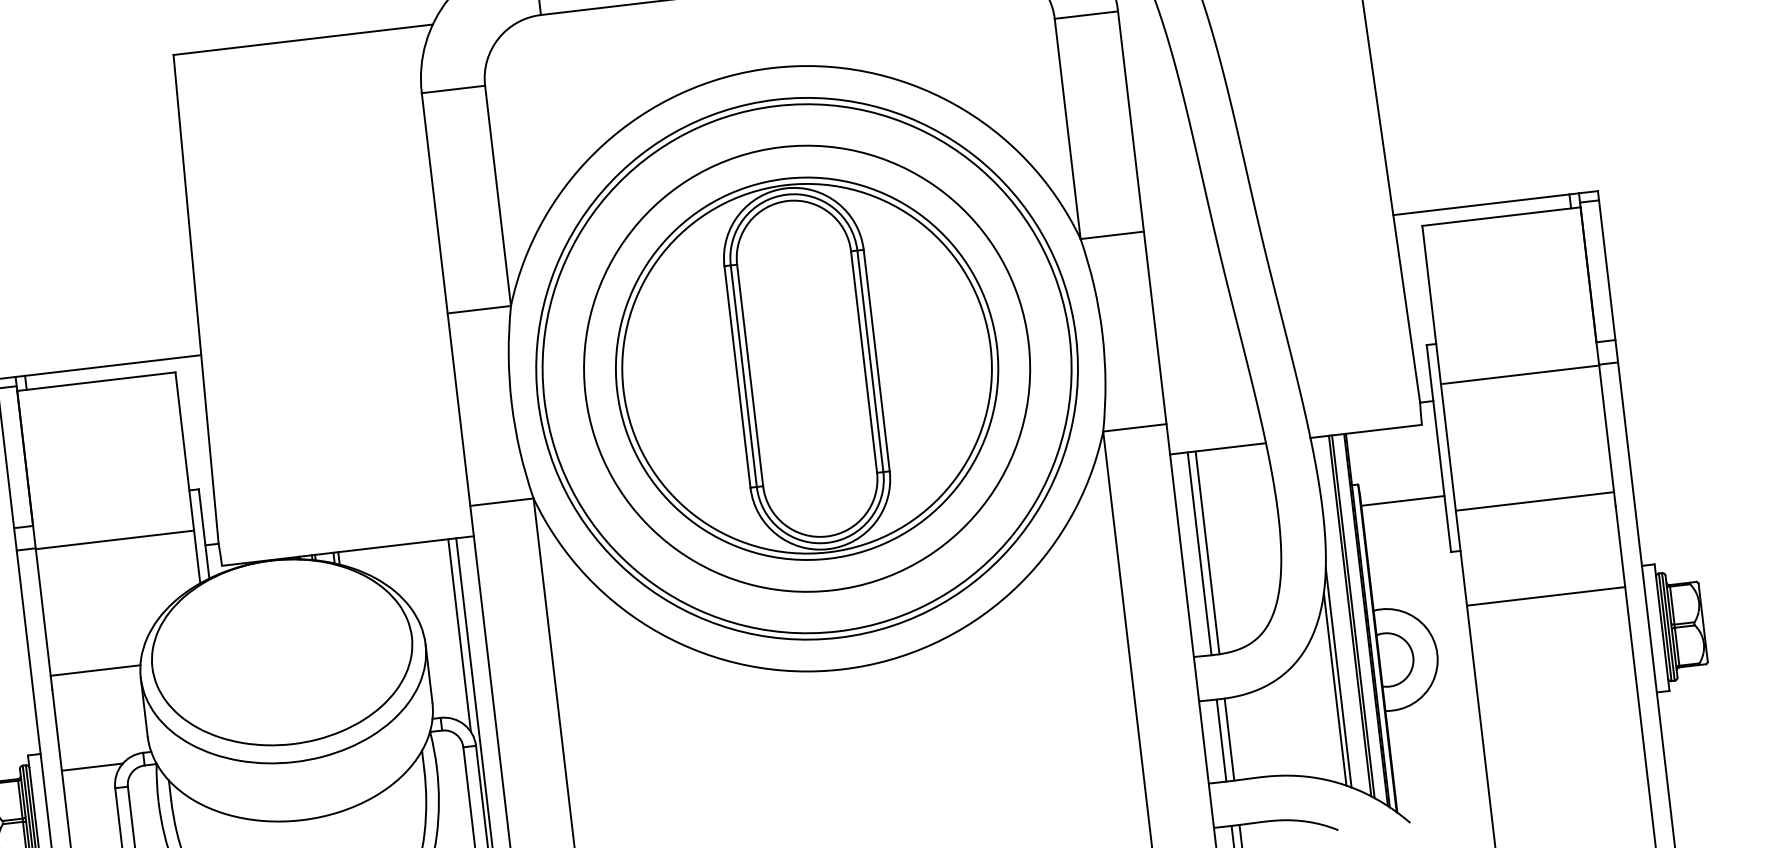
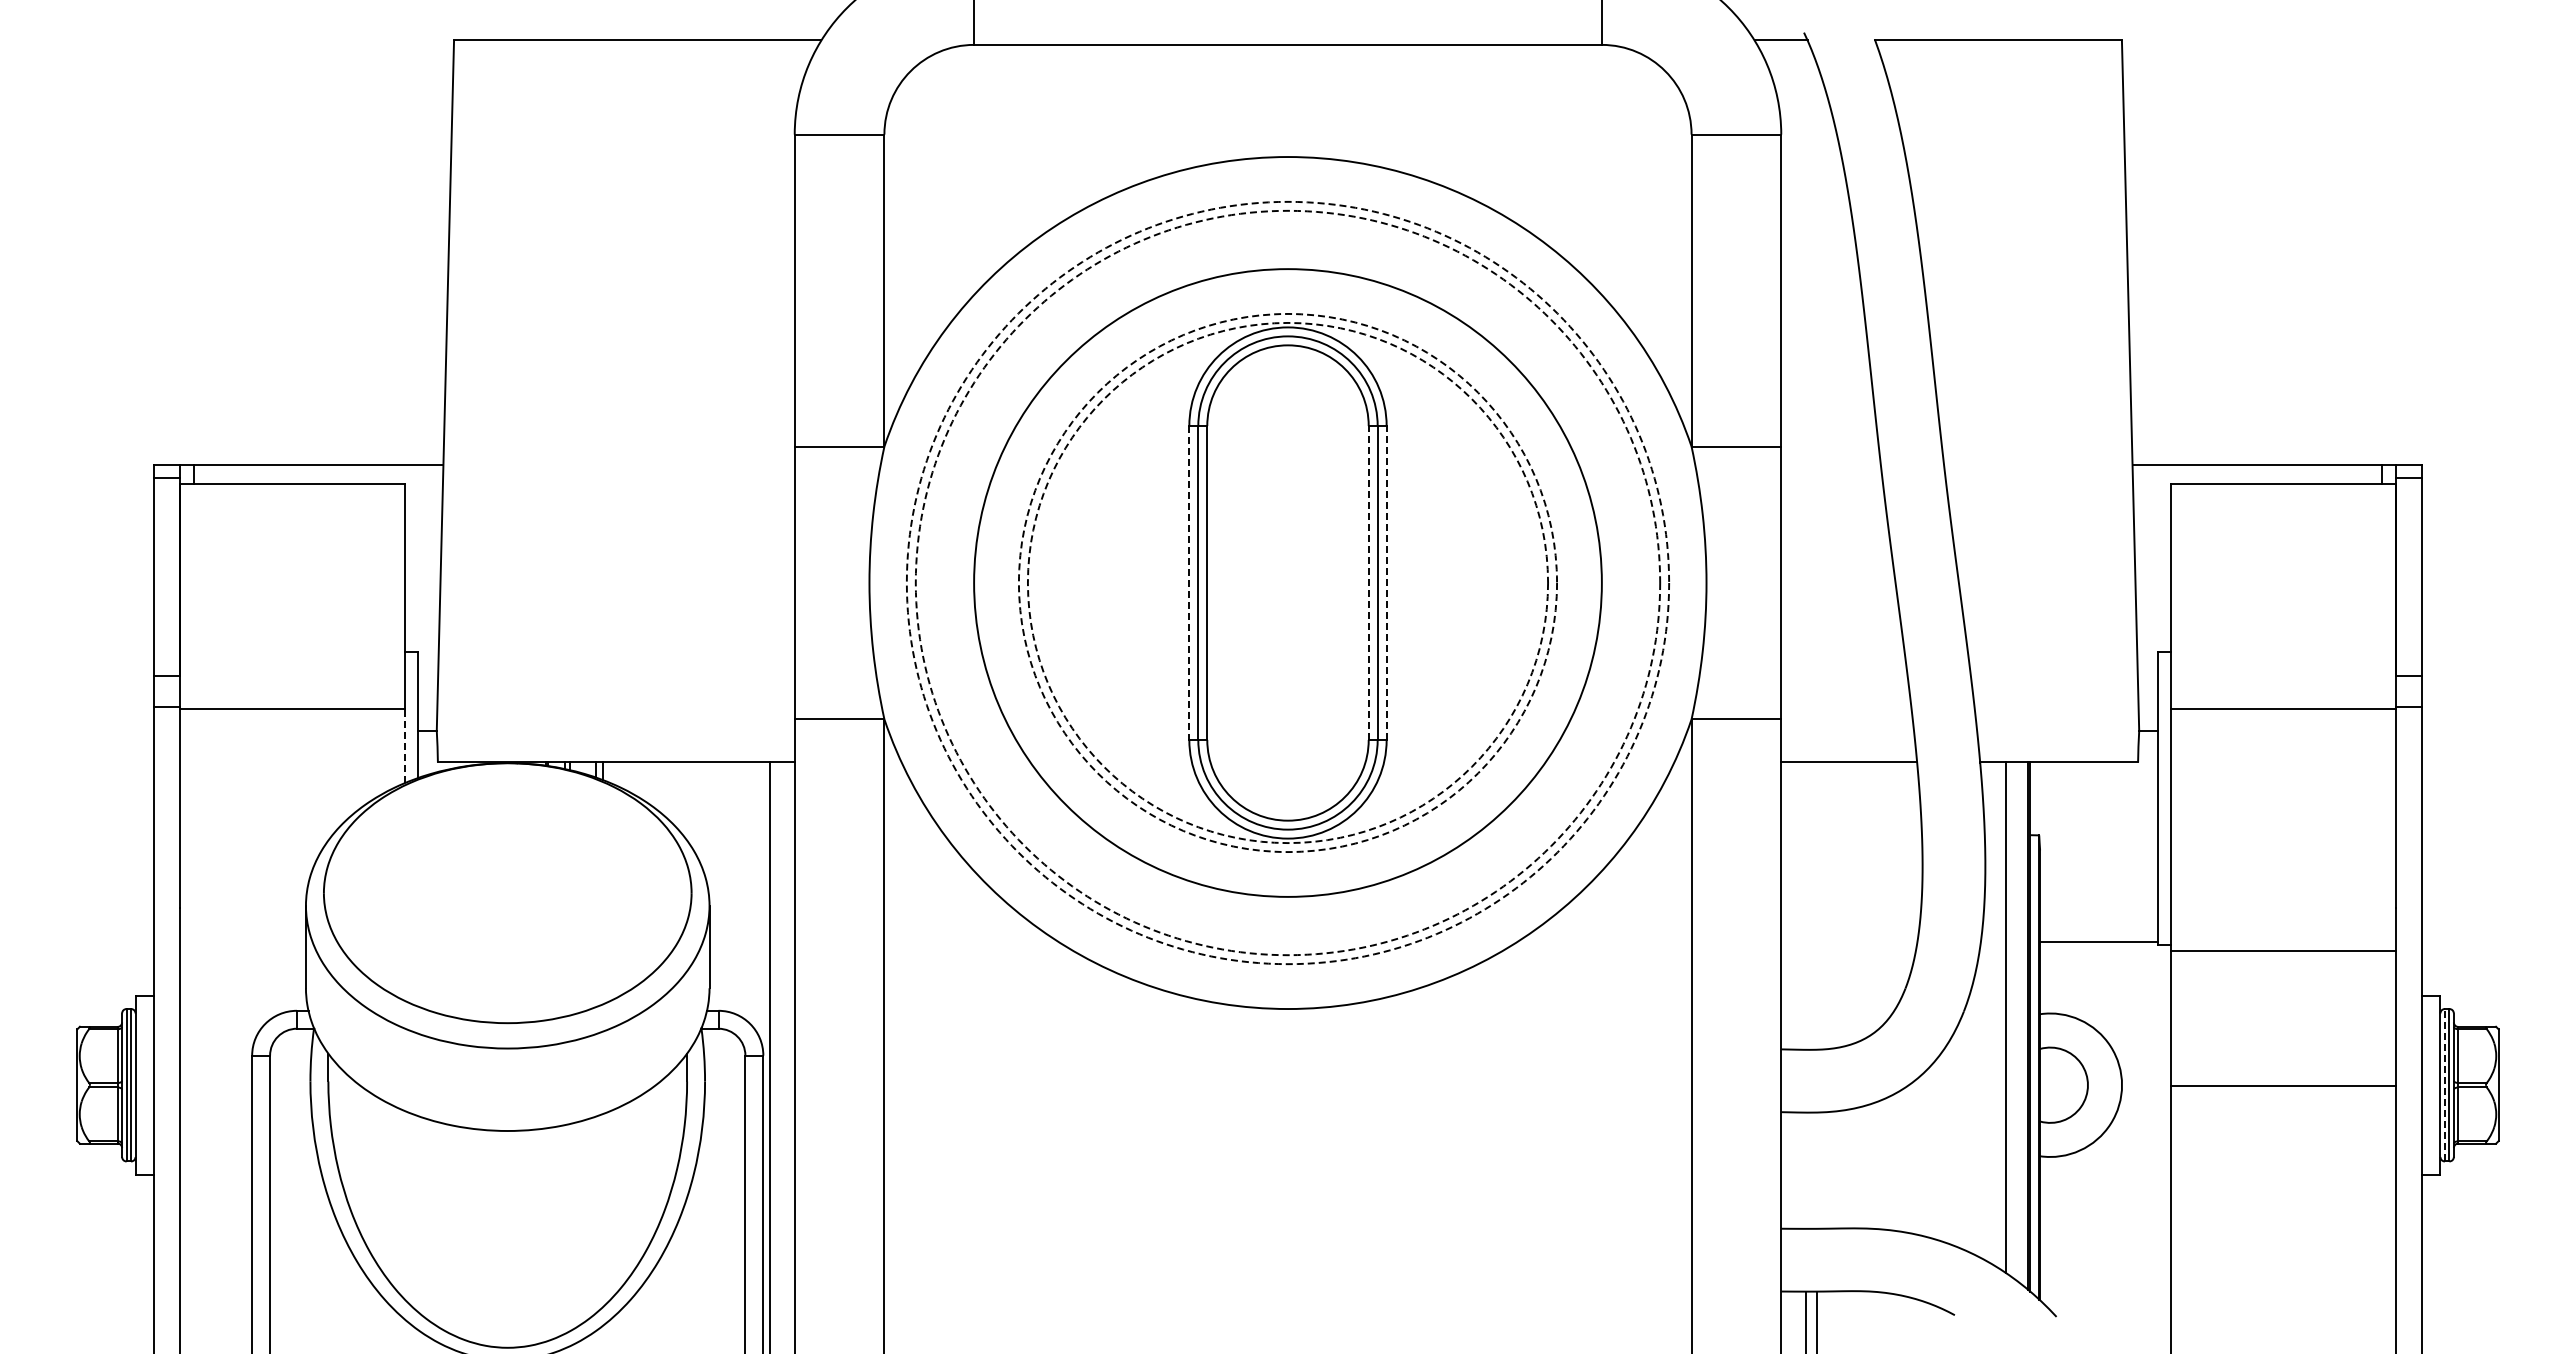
line: (876, 360) -> (1386, 583), solid -> dashed
line: (863, 362) -> (1368, 583), solid -> dashed
circle: (806, 368) -> (1287, 582), solid -> dashed
circle: (806, 368) -> (1287, 582), solid -> dashed
circle: (806, 368) -> (1287, 582), solid -> dashed
circle: (806, 368) -> (1287, 582), solid -> dashed
line: (737, 377) -> (1189, 583), solid -> dashed
line: (1402, 500) -> (2098, 941), moved
line: (1534, 501) -> (2283, 950), moved
line: (1207, 552) -> (1817, 905), removed
line: (1199, 553) -> (1806, 905), removed
line: (197, 556) -> (404, 745), solid -> dashed
line: (1546, 596) -> (2283, 1086), moved
line: (1353, 616) -> (2010, 1019), removed
line: (1664, 626) -> (2444, 1084), solid -> dashed
line: (459, 635) -> (758, 898), removed
line: (95, 670) -> (243, 887), removed
line: (1338, 677) -> (1980, 1101), removed
line: (1335, 689) -> (1973, 1117), removed
line: (1229, 739) -> (1817, 1170), removed
line: (1221, 740) -> (1806, 1170), removed
line: (92, 767) -> (223, 1022), removed

